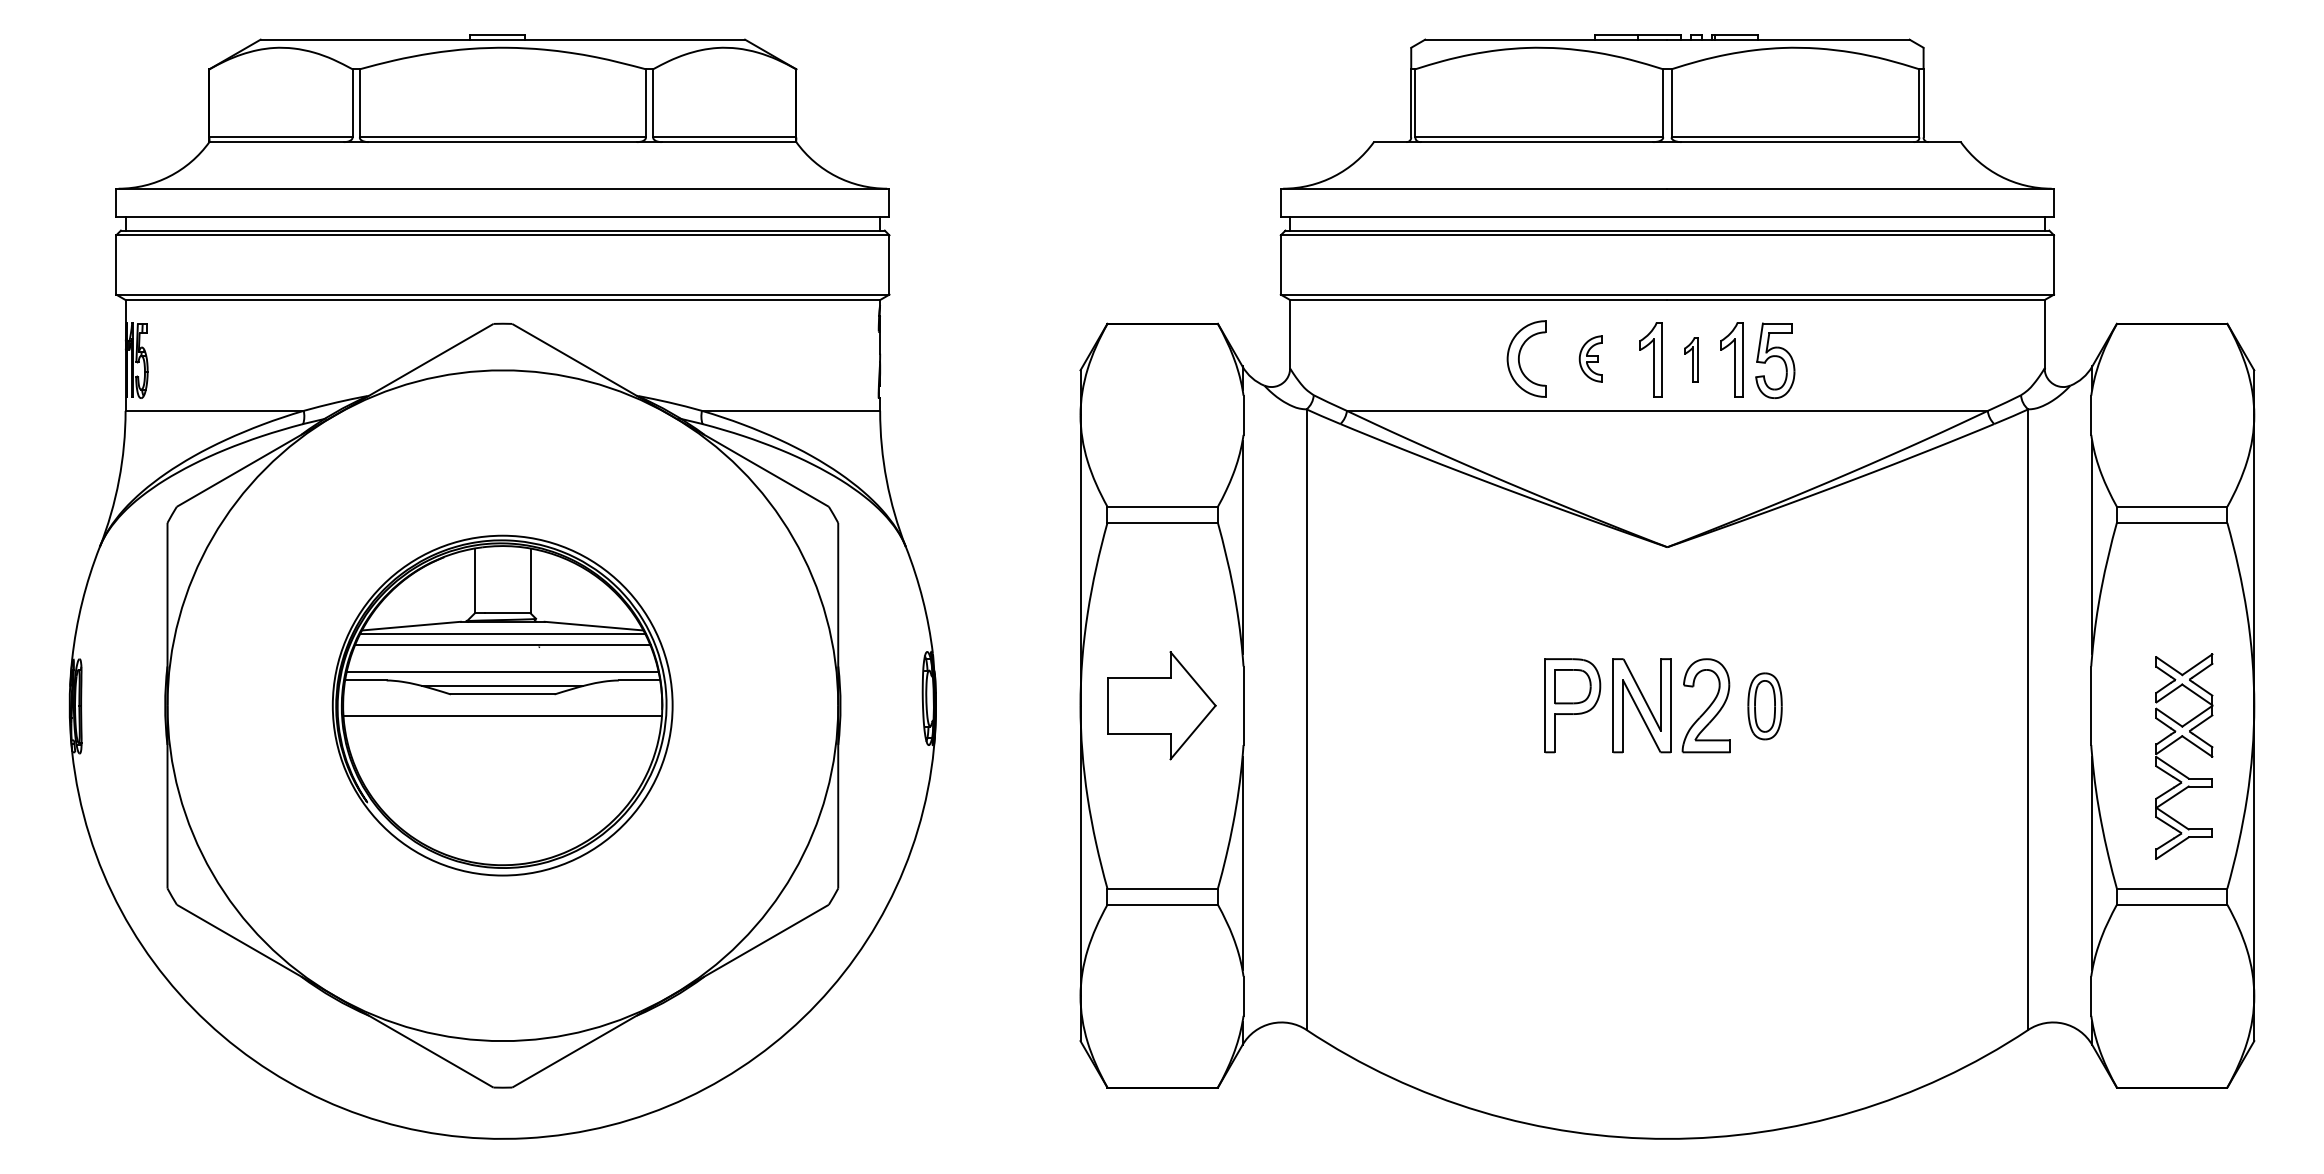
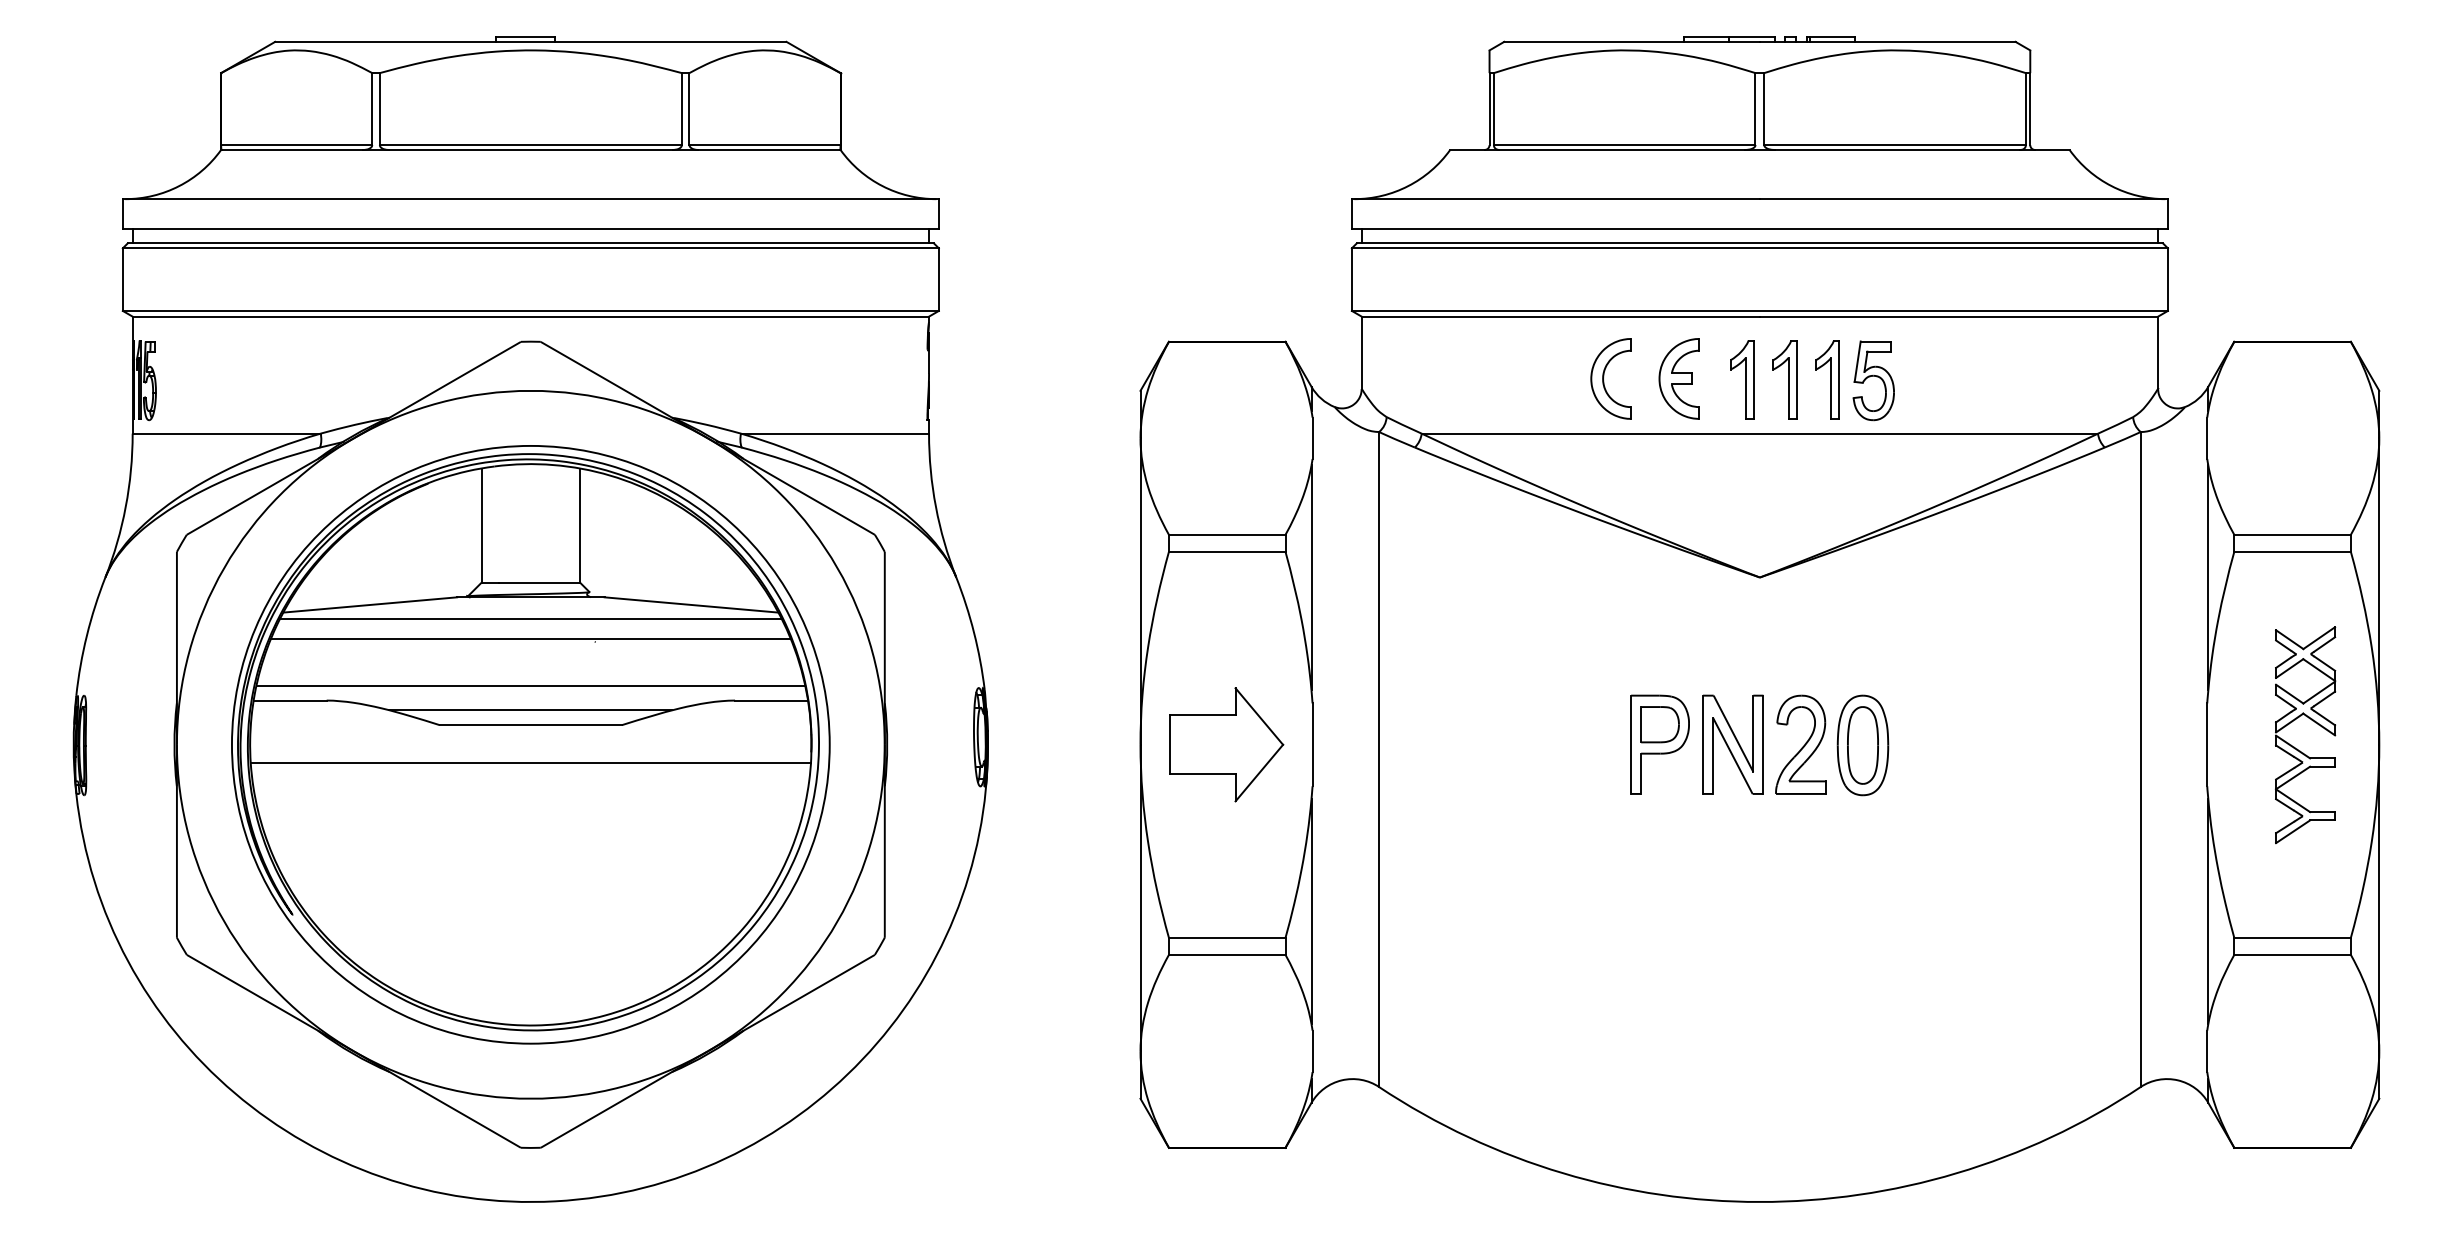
part: (1590, 358) -> (1678, 378), size x1.67
part: (1690, 359) -> (1784, 379), size x1.67
part: (502, 705) -> (530, 744), size x1.67
part: (1764, 706) -> (1862, 745), size x1.43
part: (2192, 744) -> (2314, 722), moved

